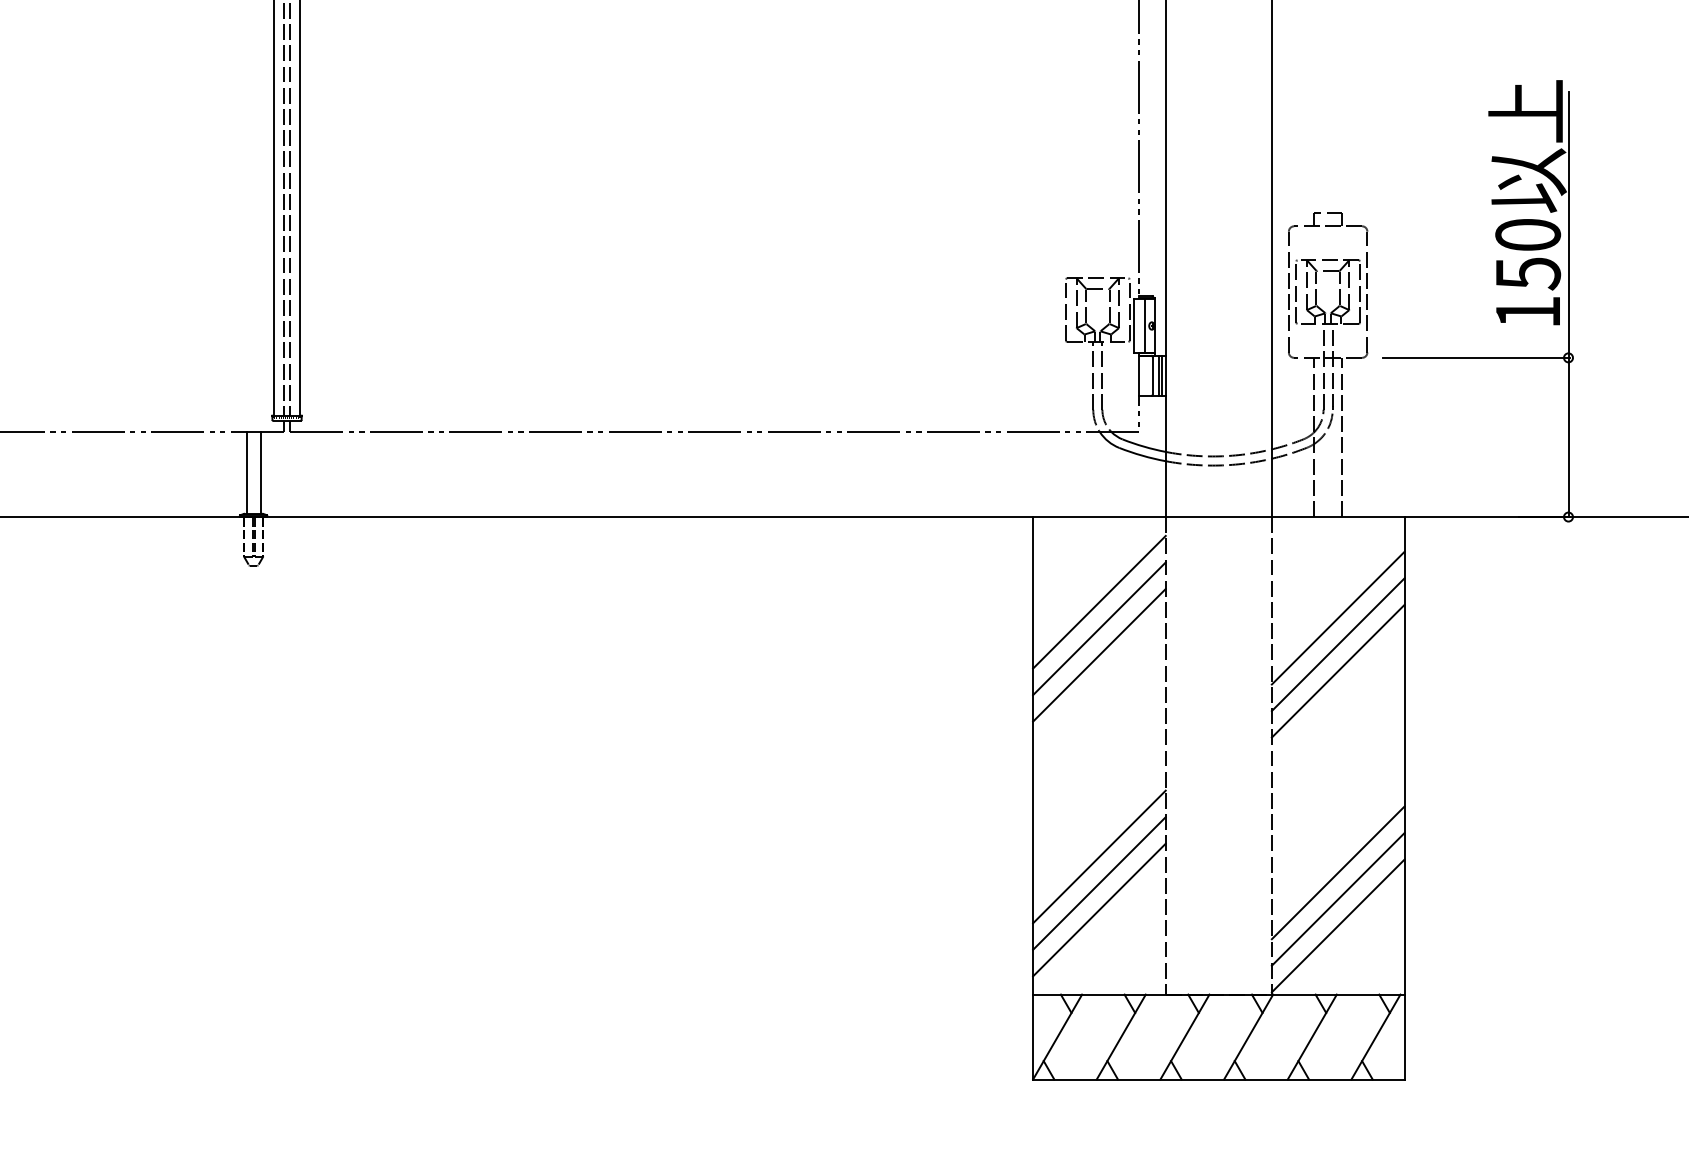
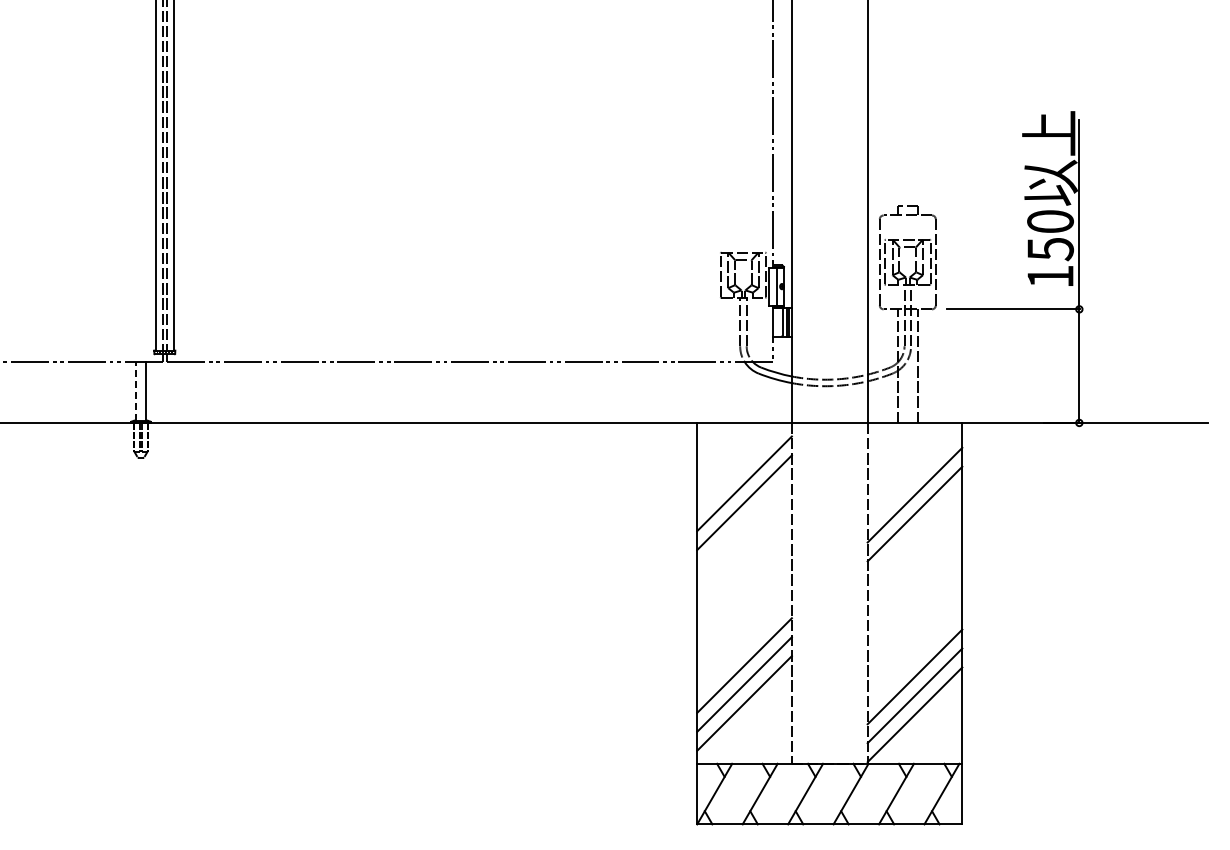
line: (247, 471) -> (136, 390), solid -> dashed
line: (1099, 655) -> (744, 521), removed
line: (1337, 670) -> (914, 532), removed

